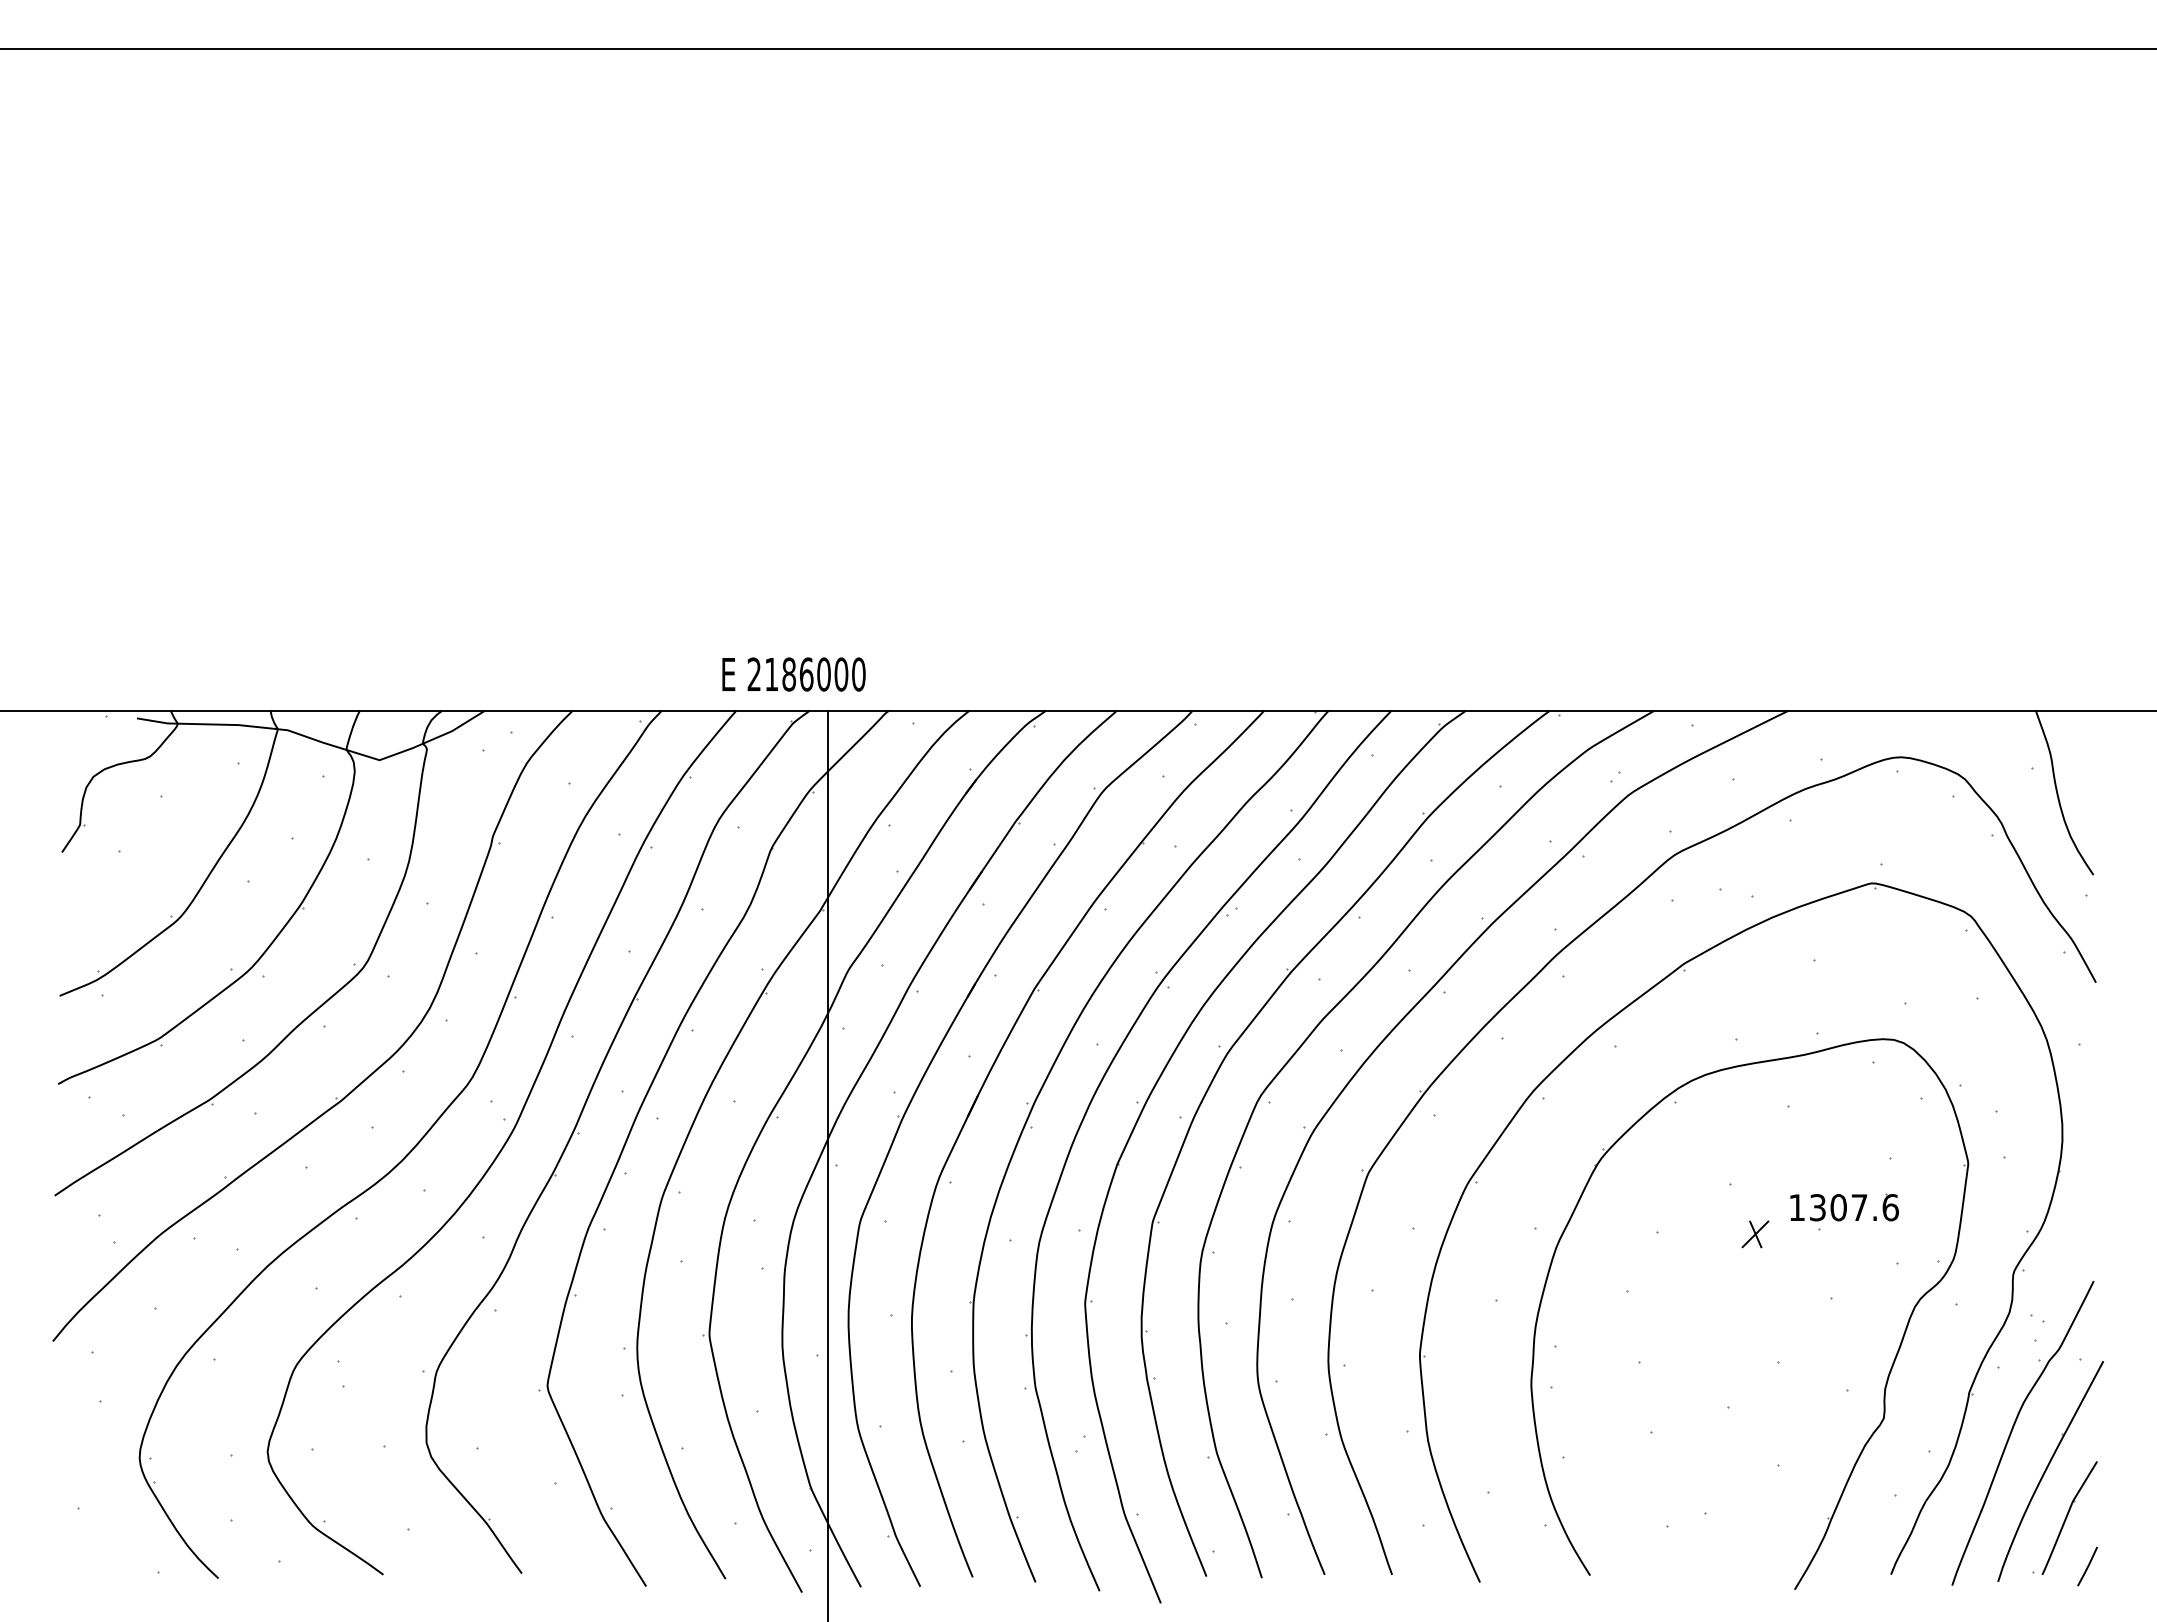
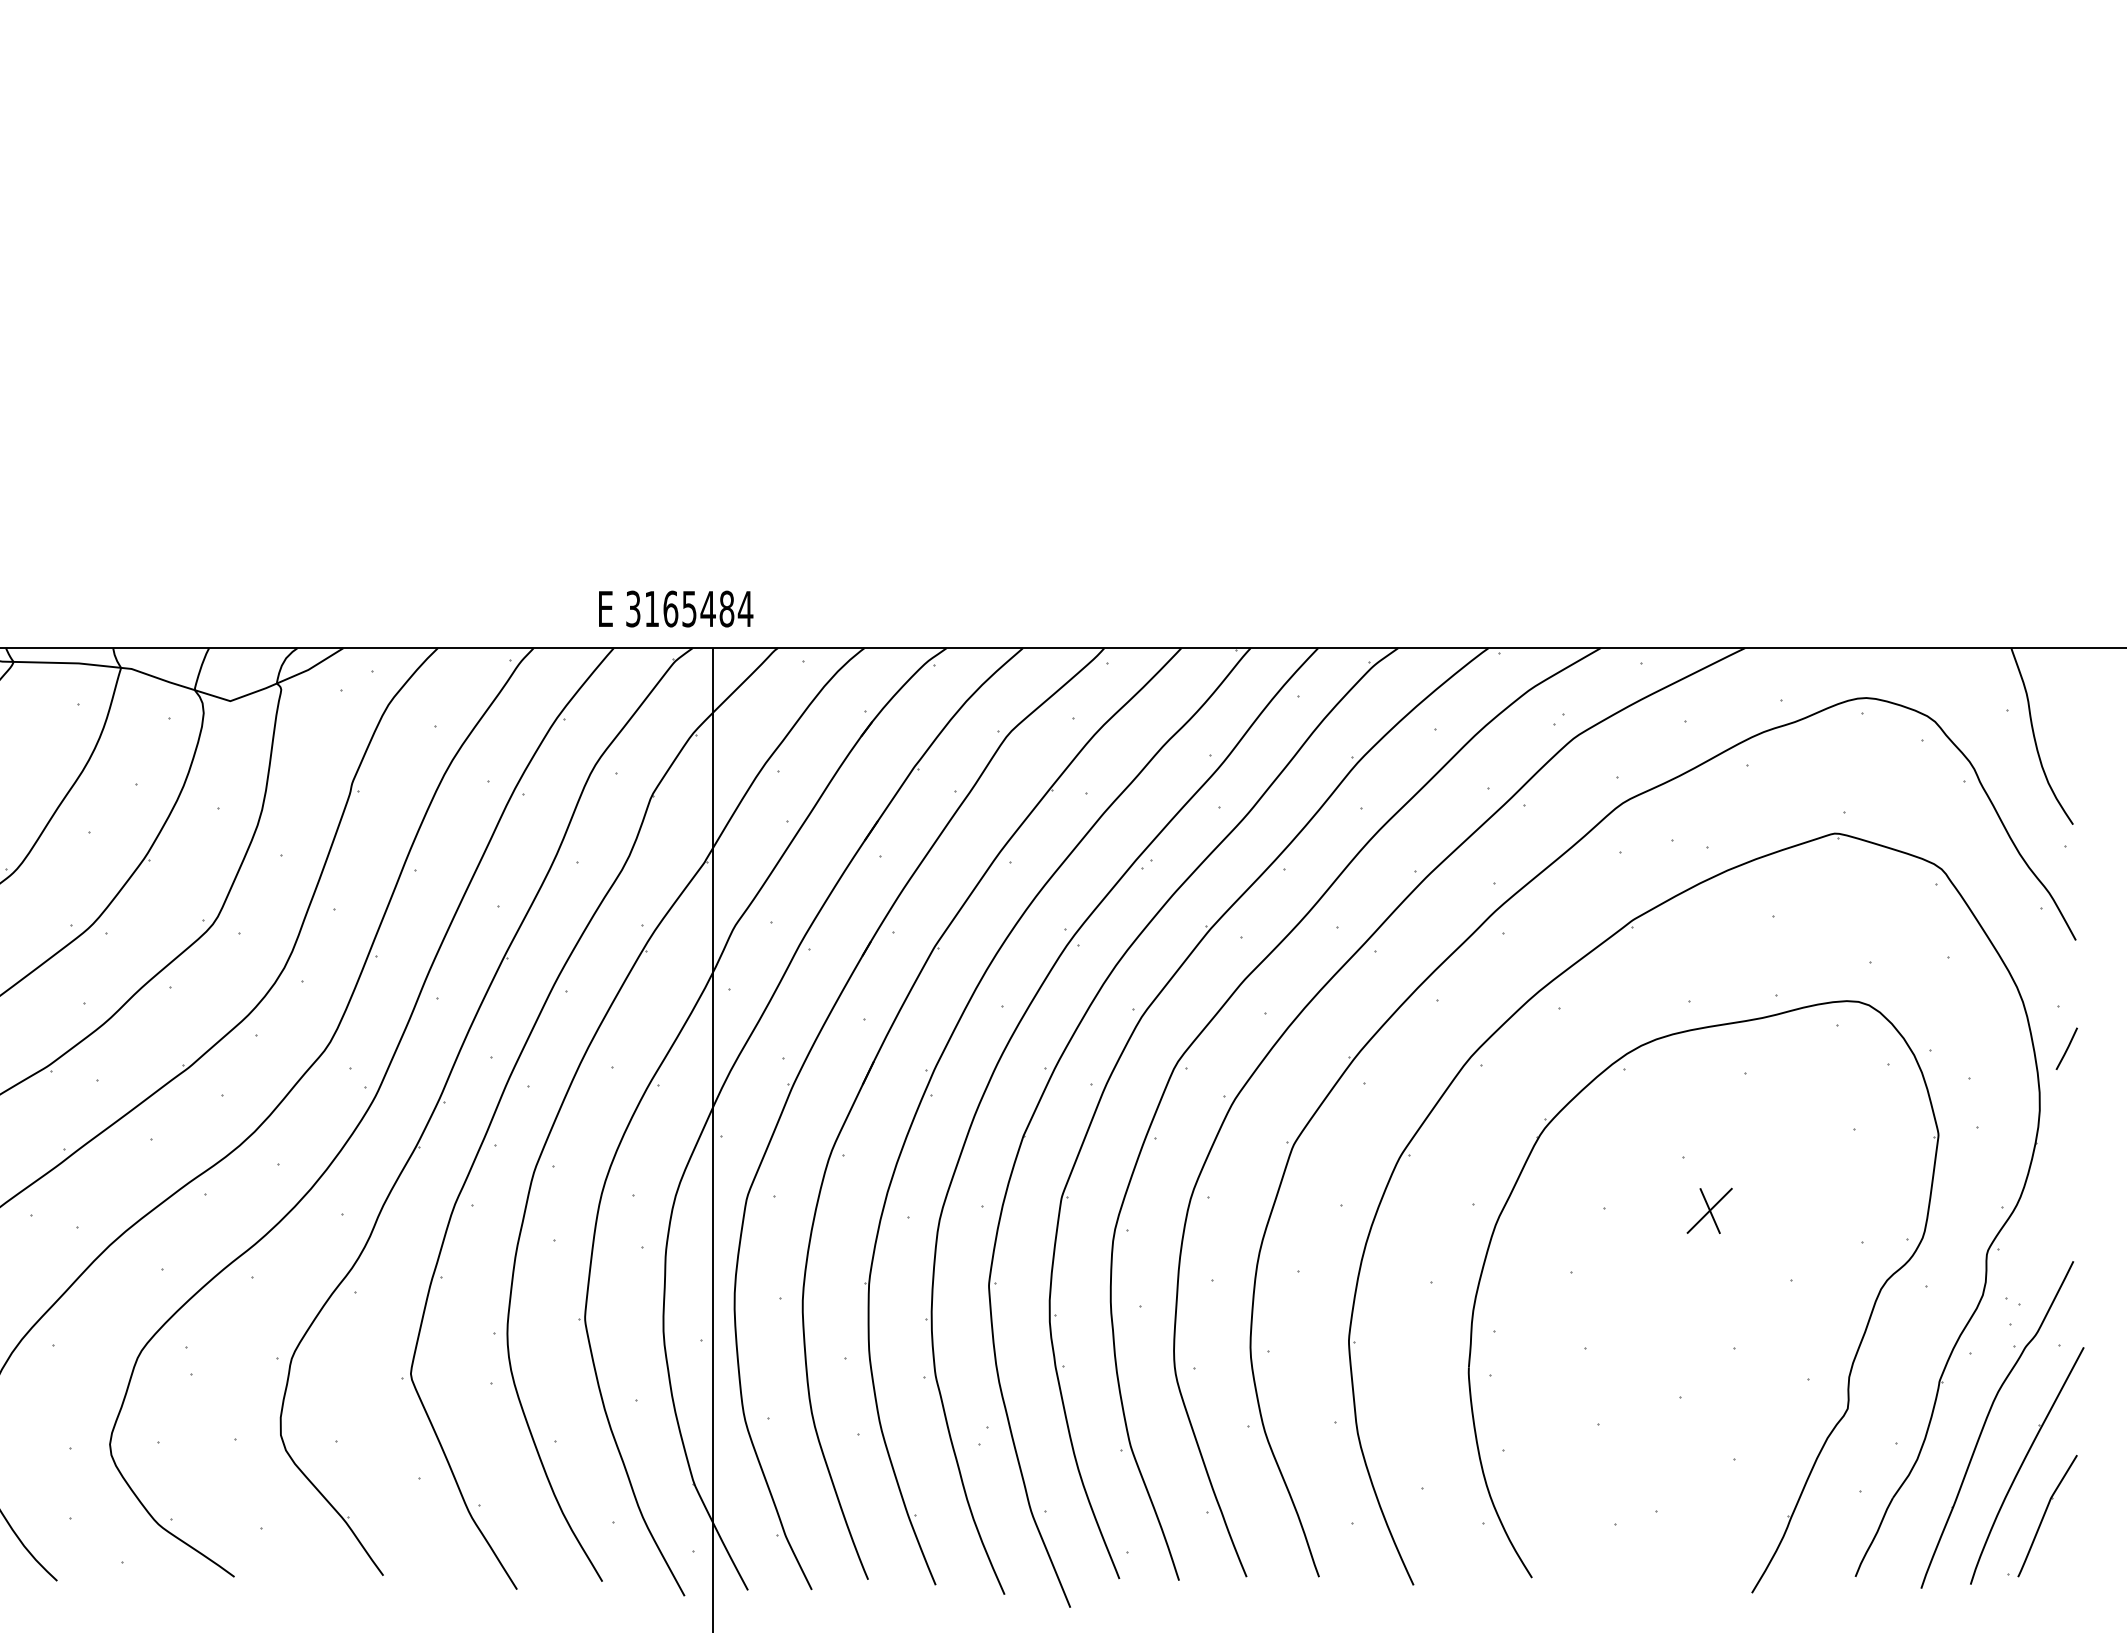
text: (806, 674) -> (689, 609), 2186000 -> 3165484
part: (1844, 1211) -> (1805, 1186), removed
part: (1755, 1234) -> (1709, 1211), size x1.6
line: (2087, 1566) -> (2066, 1048), moved

